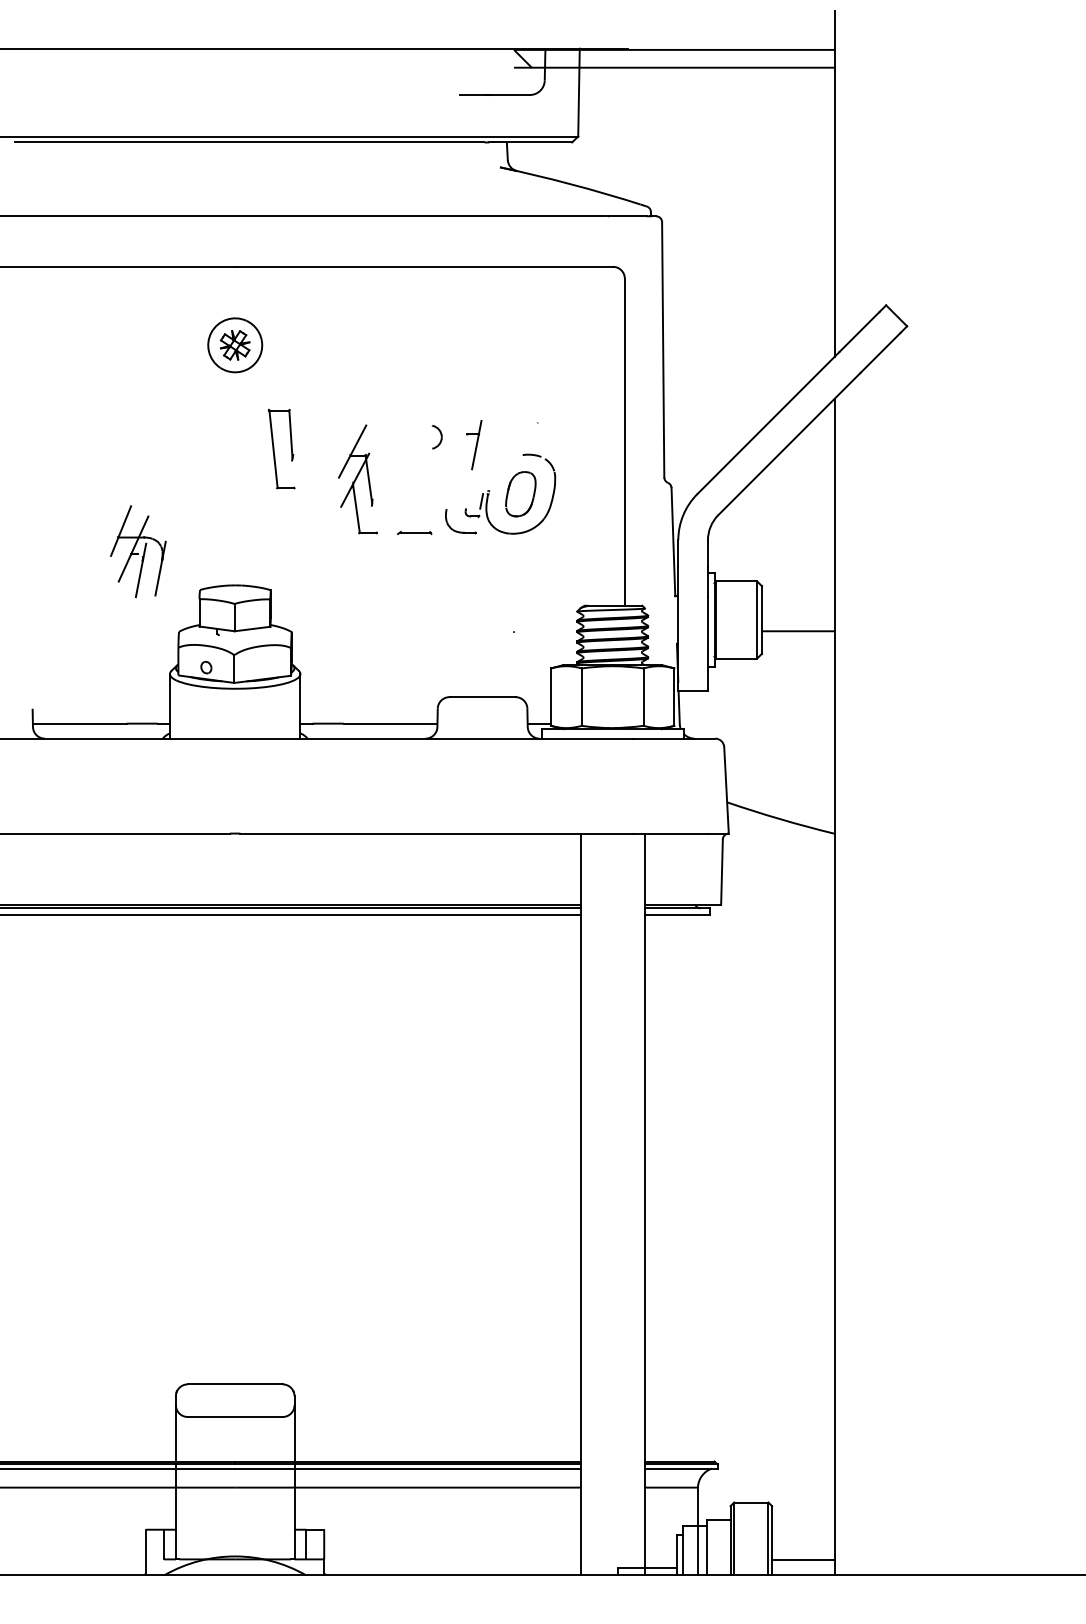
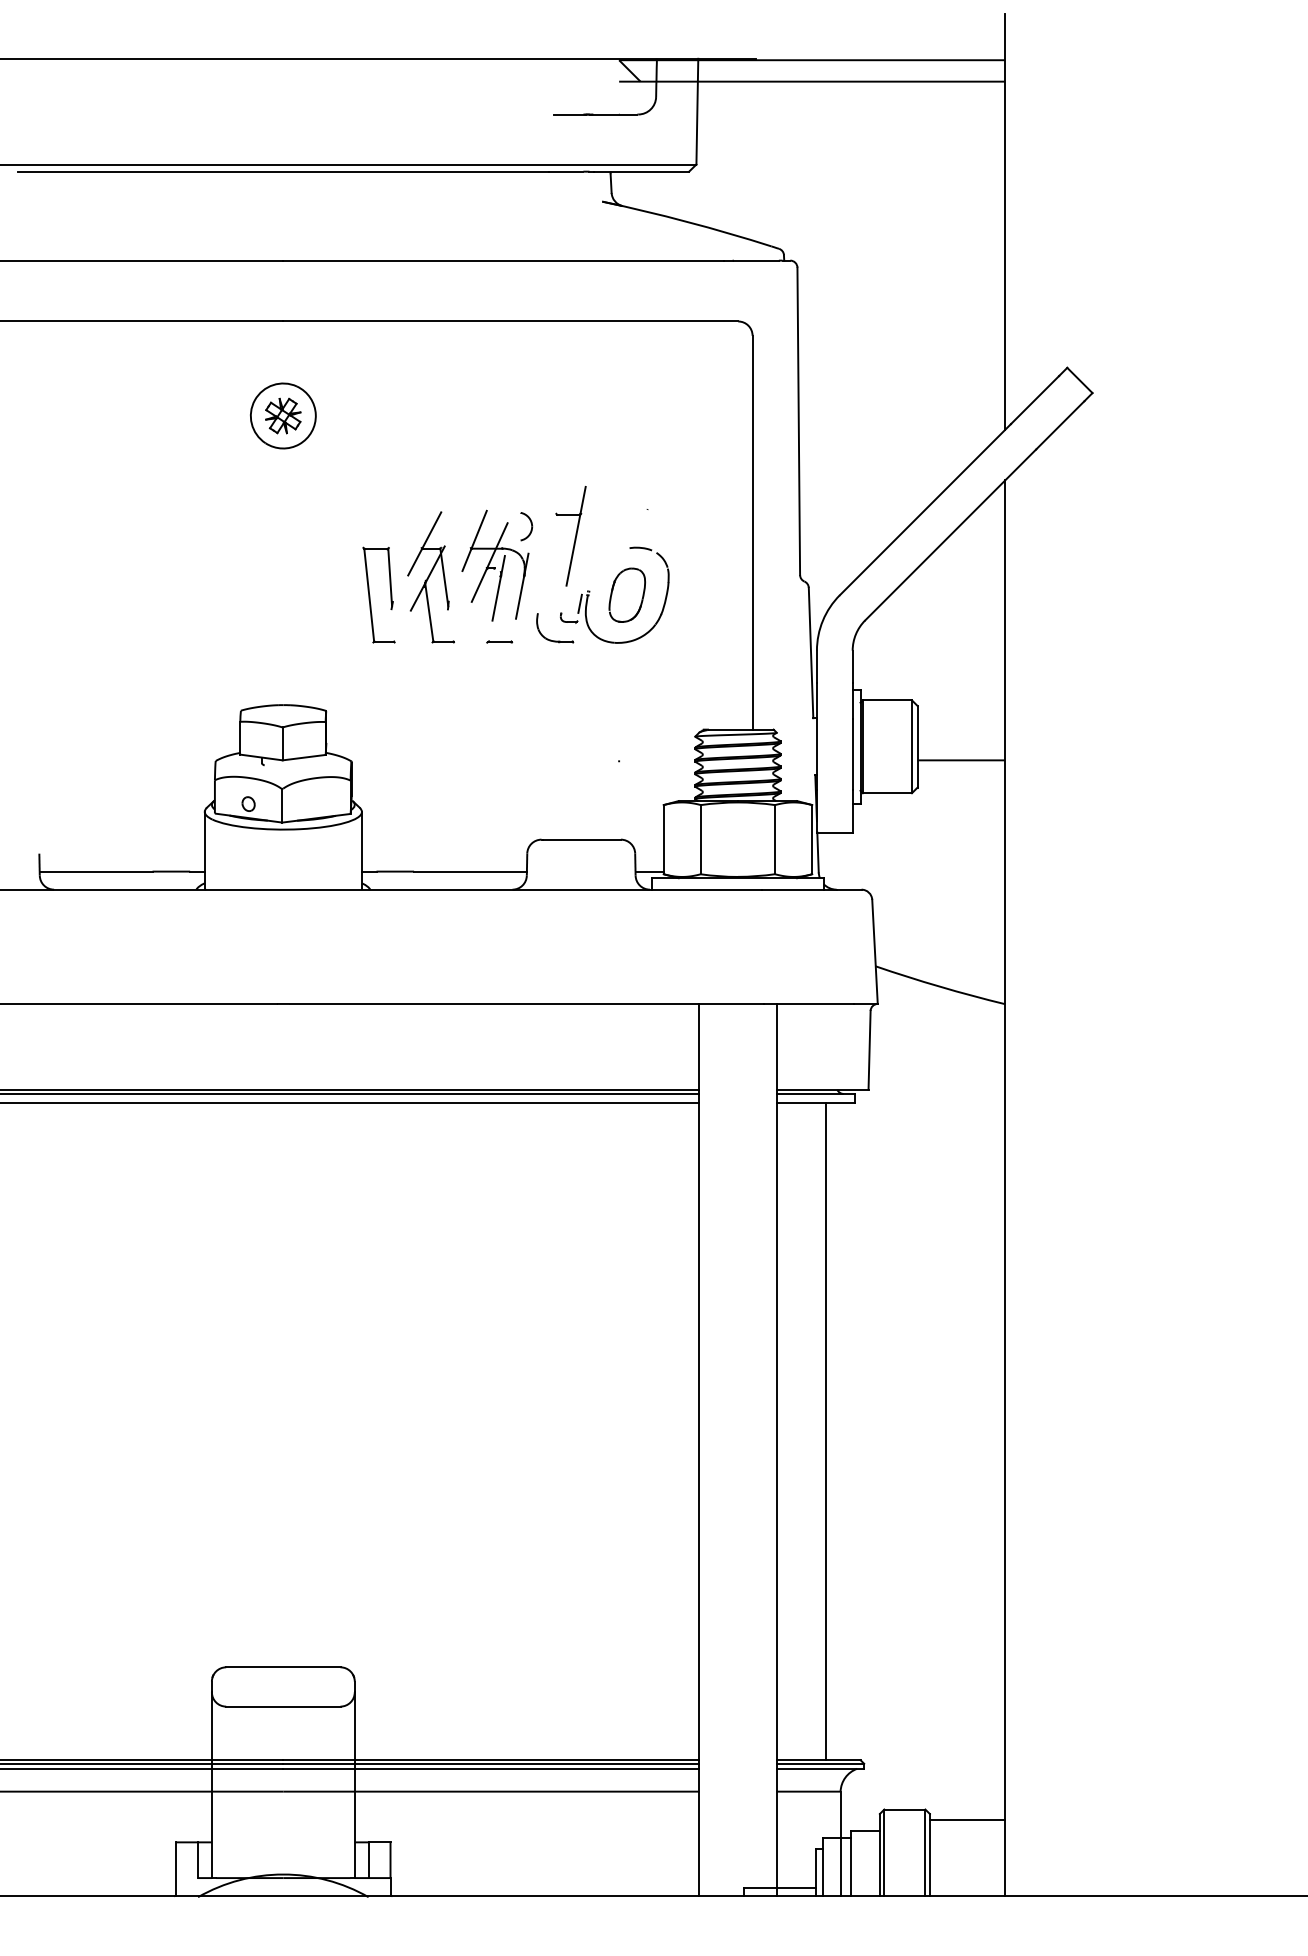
part: (474, 444) -> (571, 535), size x1.67
part: (274, 448) -> (370, 594), moved
part: (414, 532) -> (499, 641), size x0.62
part: (138, 551) -> (495, 565), moved
line: (686, 1188) -> (826, 1431), added
line: (803, 1560) -> (967, 1820), moved

